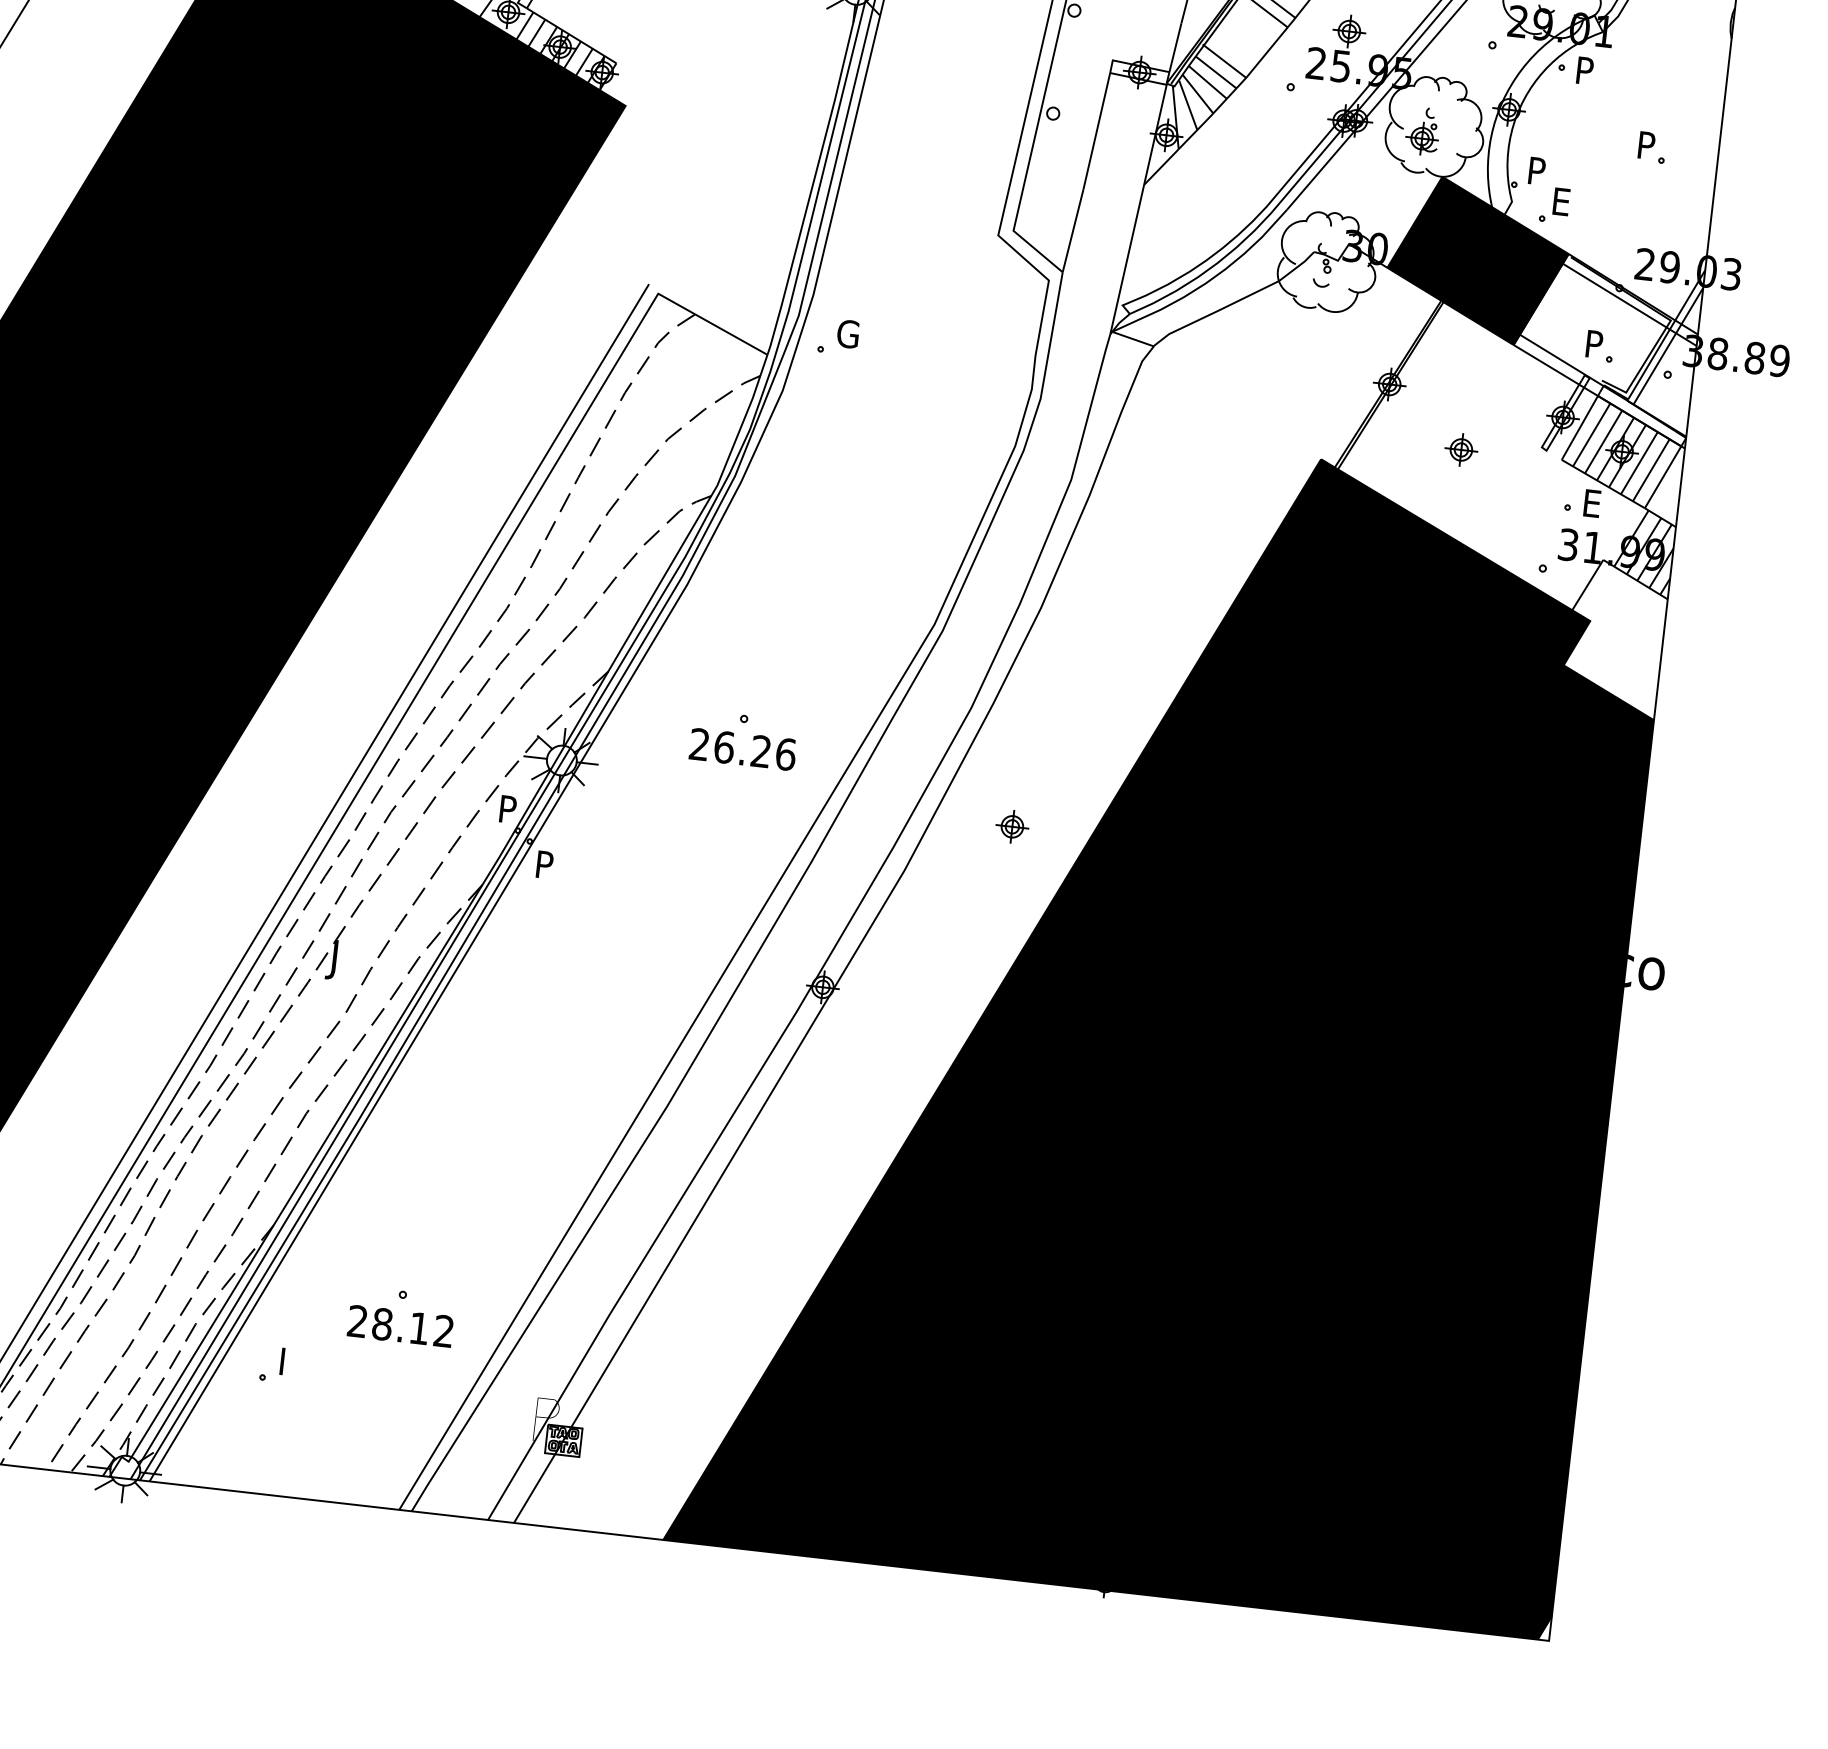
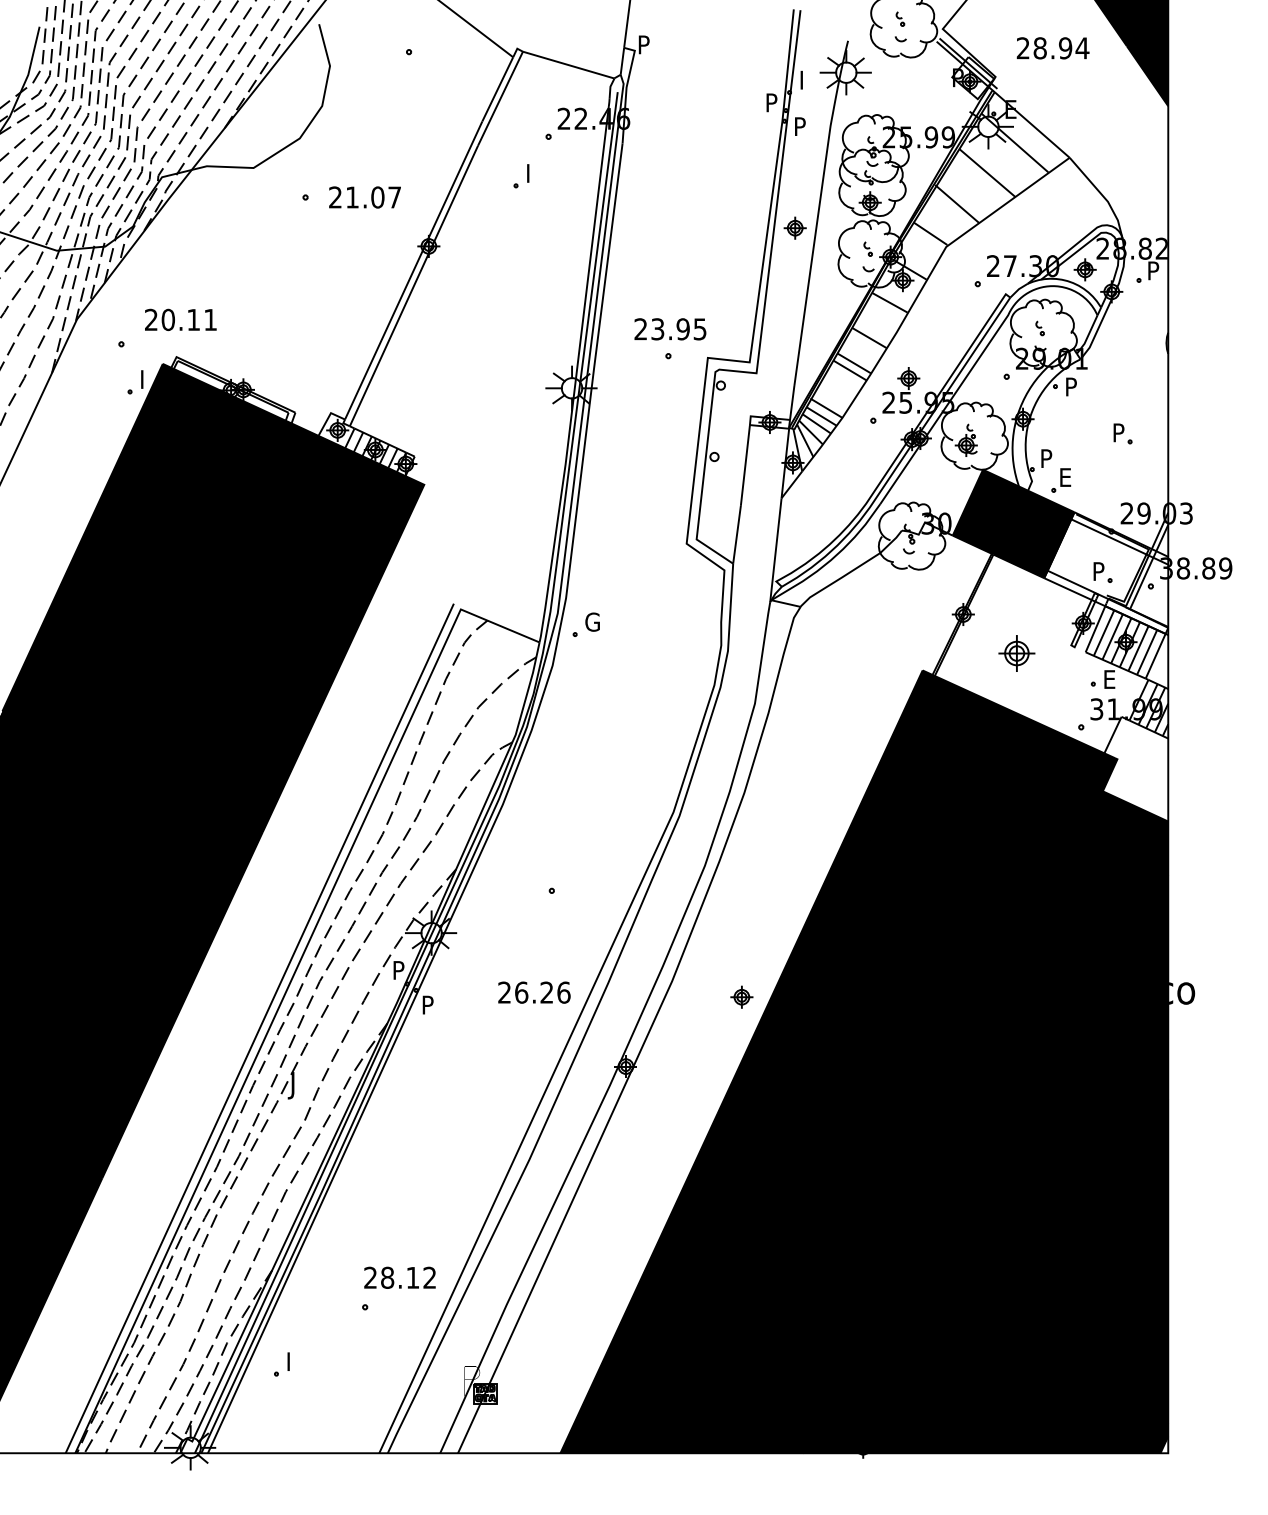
part: (1460, 448) -> (1016, 652), size x1.6
text: (743, 749) -> (534, 992), moved
part: (1011, 825) -> (741, 996), moved
text: (399, 1325) -> (399, 1277), moved

